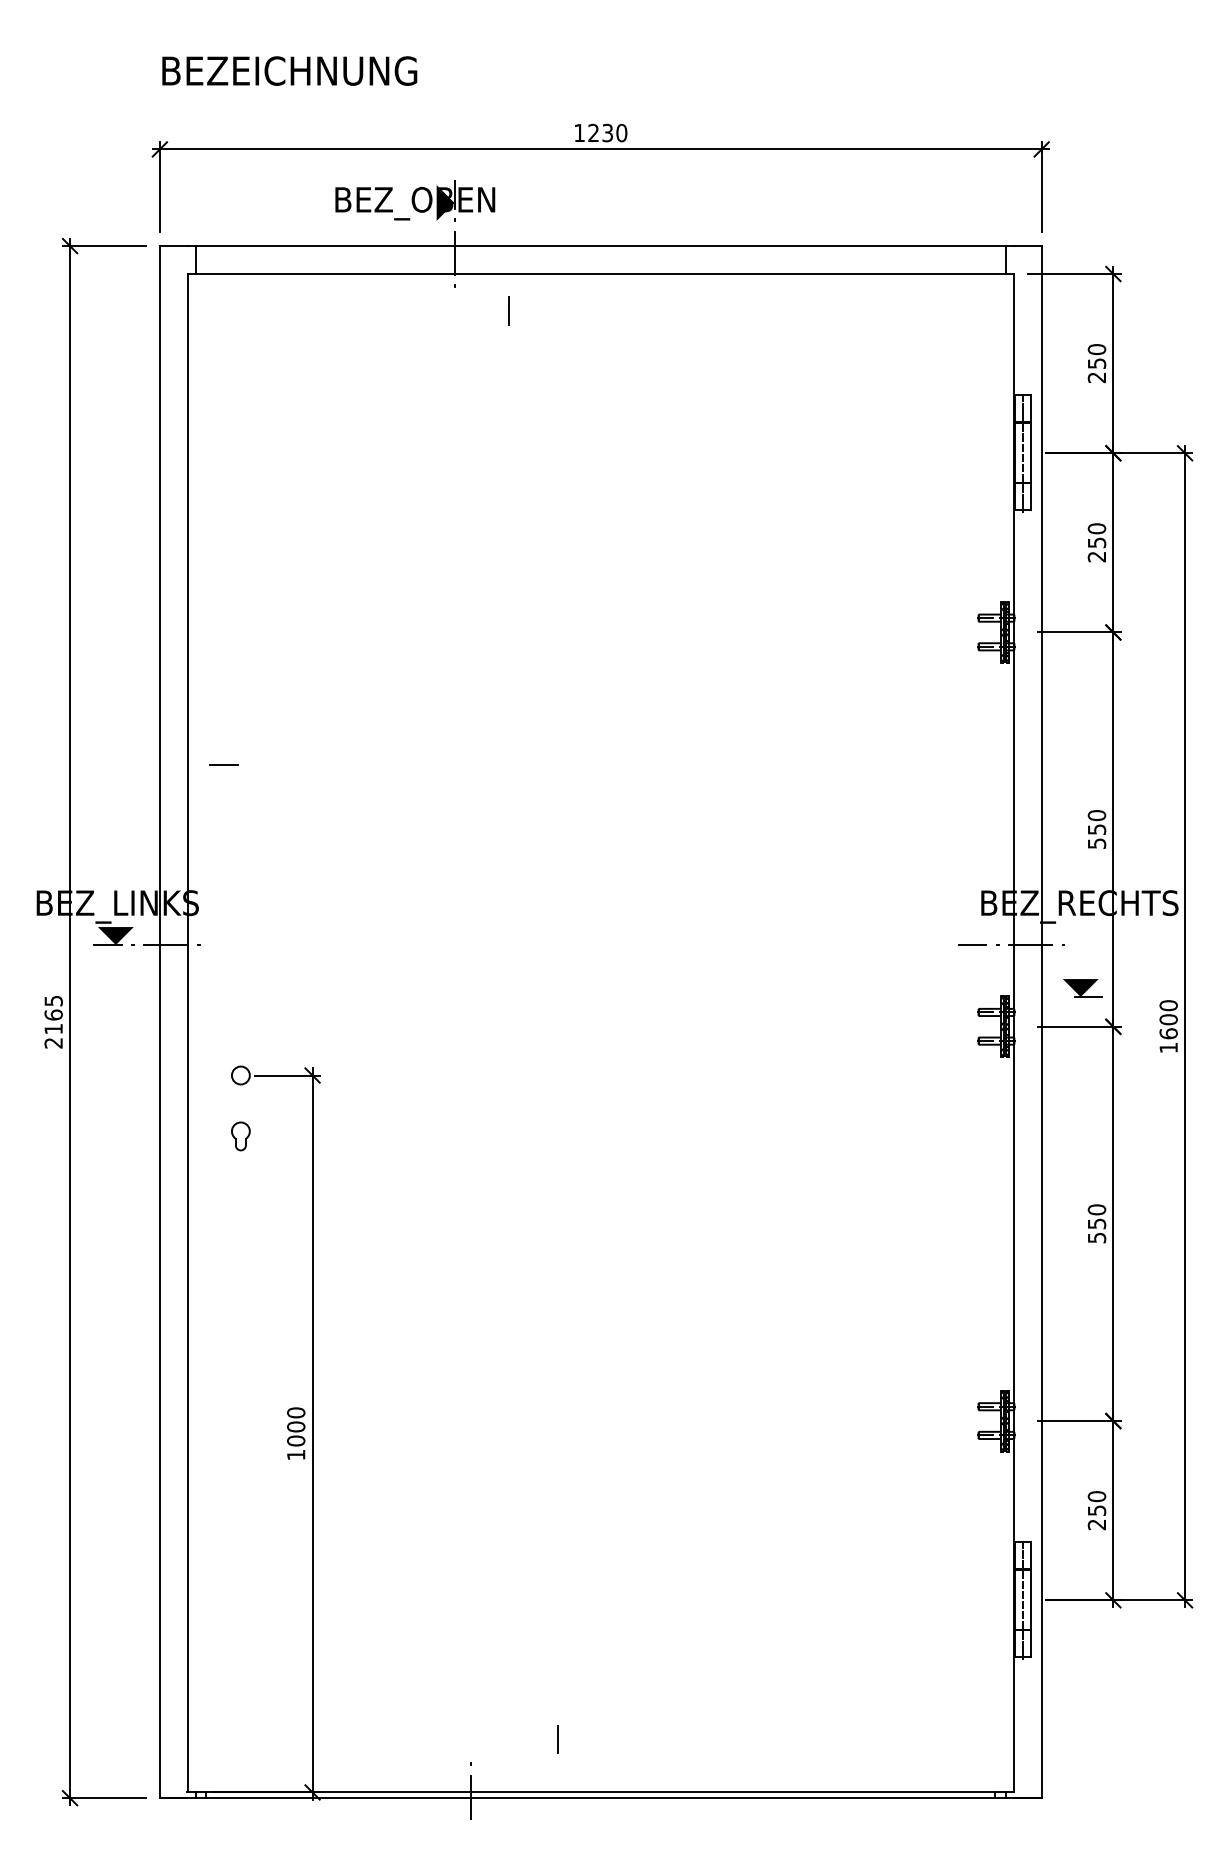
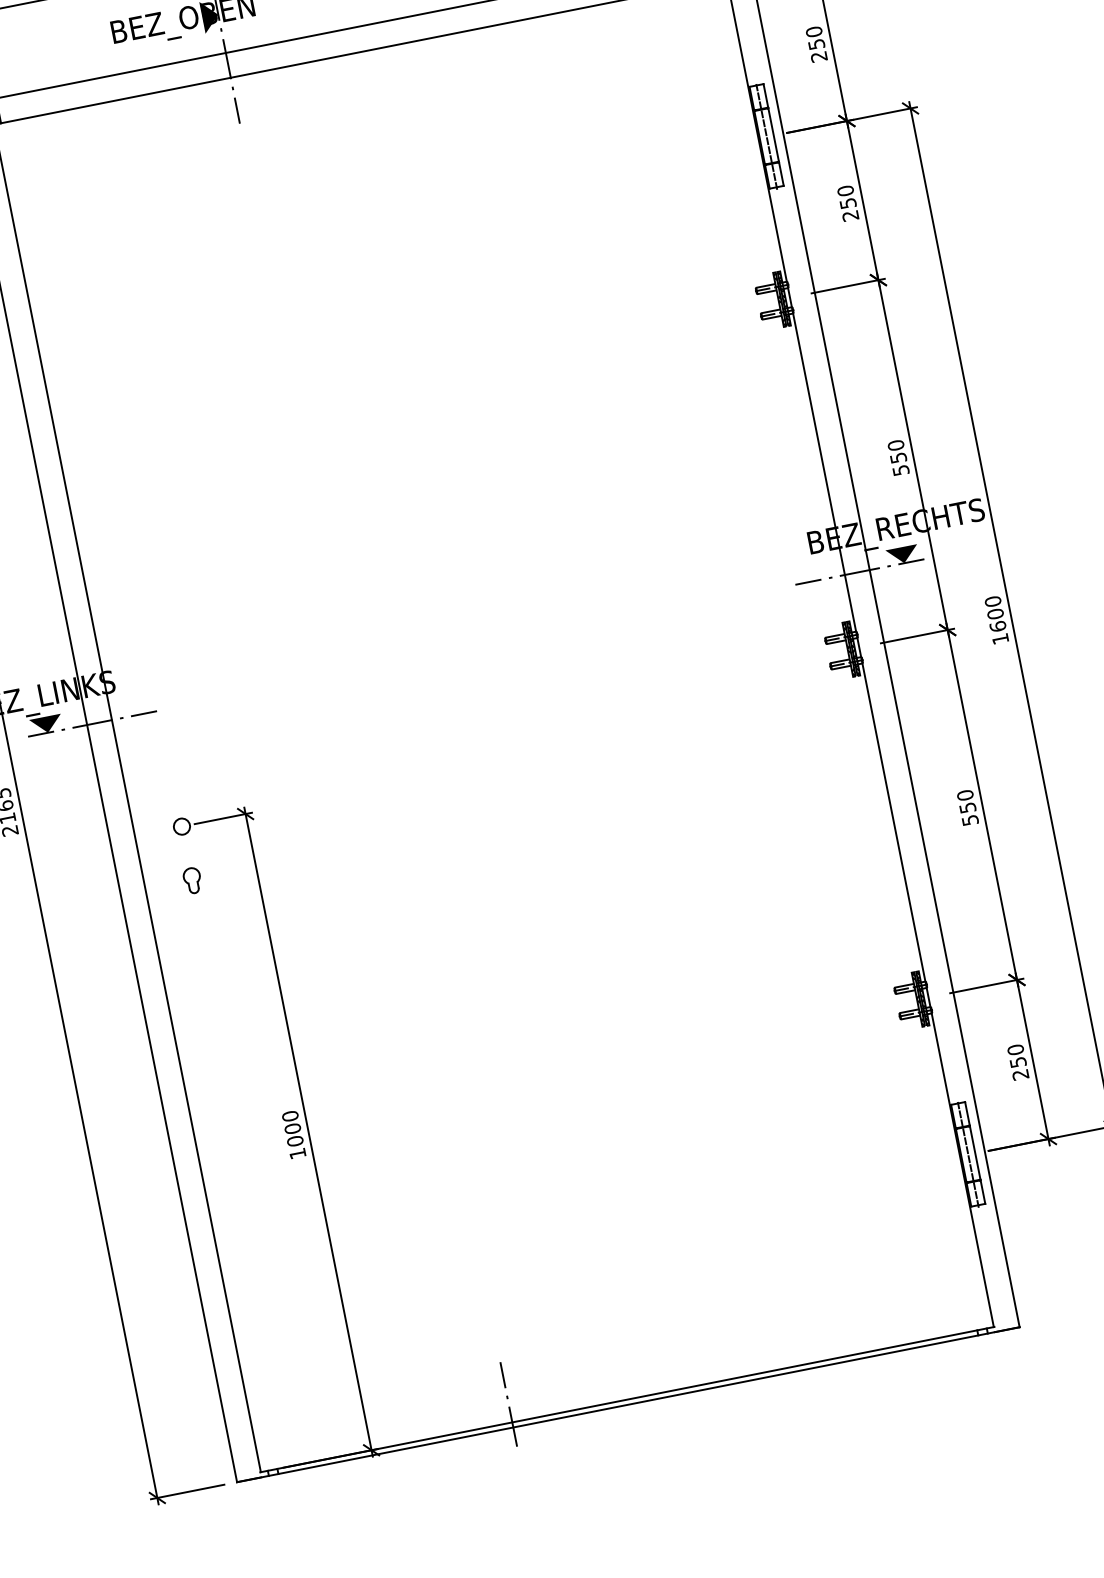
line: (508, 310) -> (237, 110), moved
line: (223, 764) -> (143, 713), moved
part: (1082, 988) -> (904, 555), moved
line: (557, 1739) -> (502, 1375), moved

